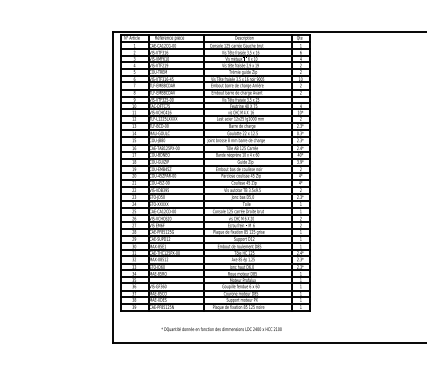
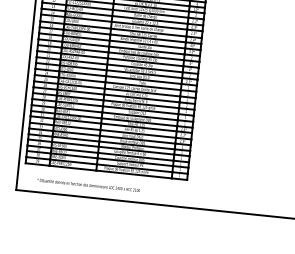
text: (221, 329) -> (88, 185), moved

